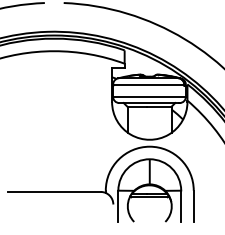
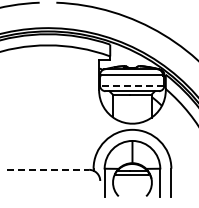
line: (148, 96) -> (131, 85), solid -> dashed
line: (54, 191) -> (48, 169), solid -> dashed

